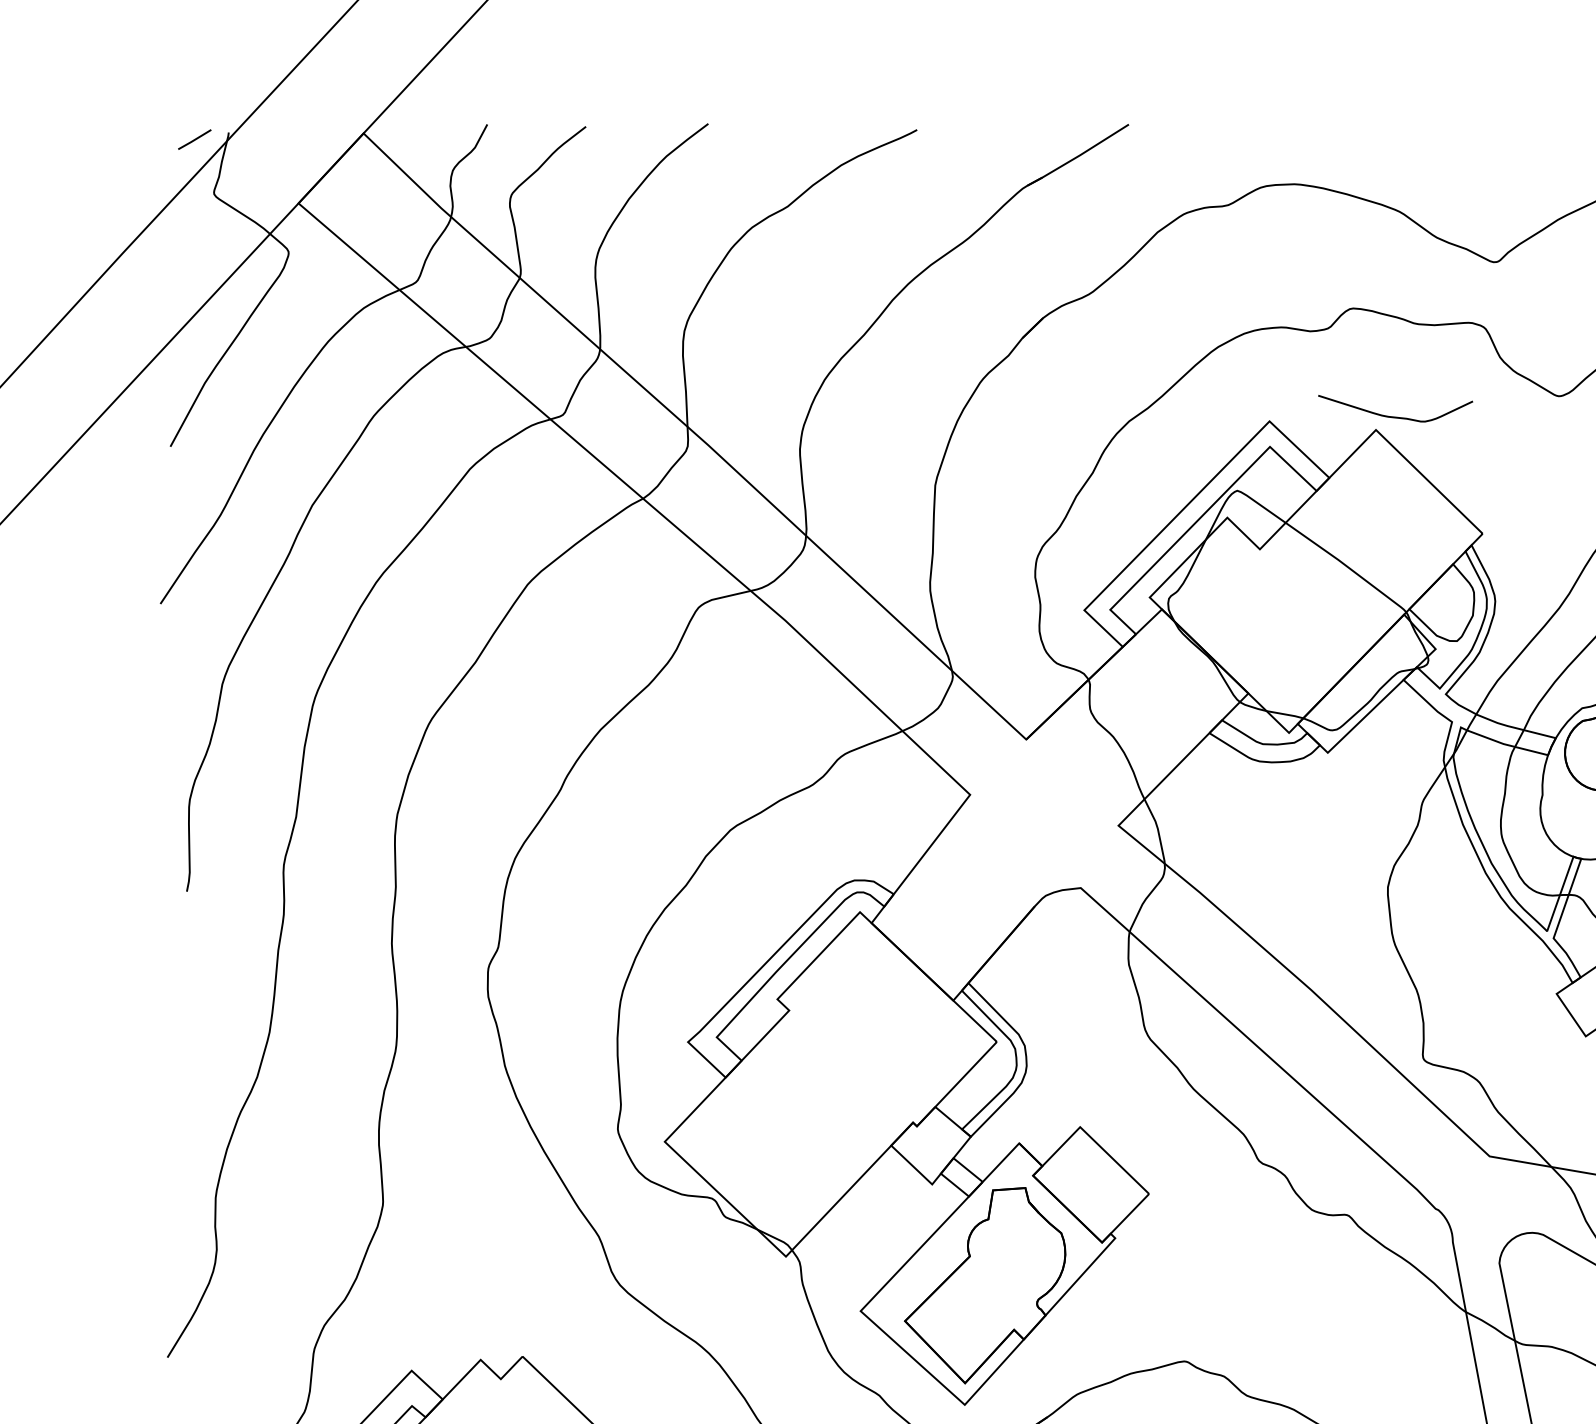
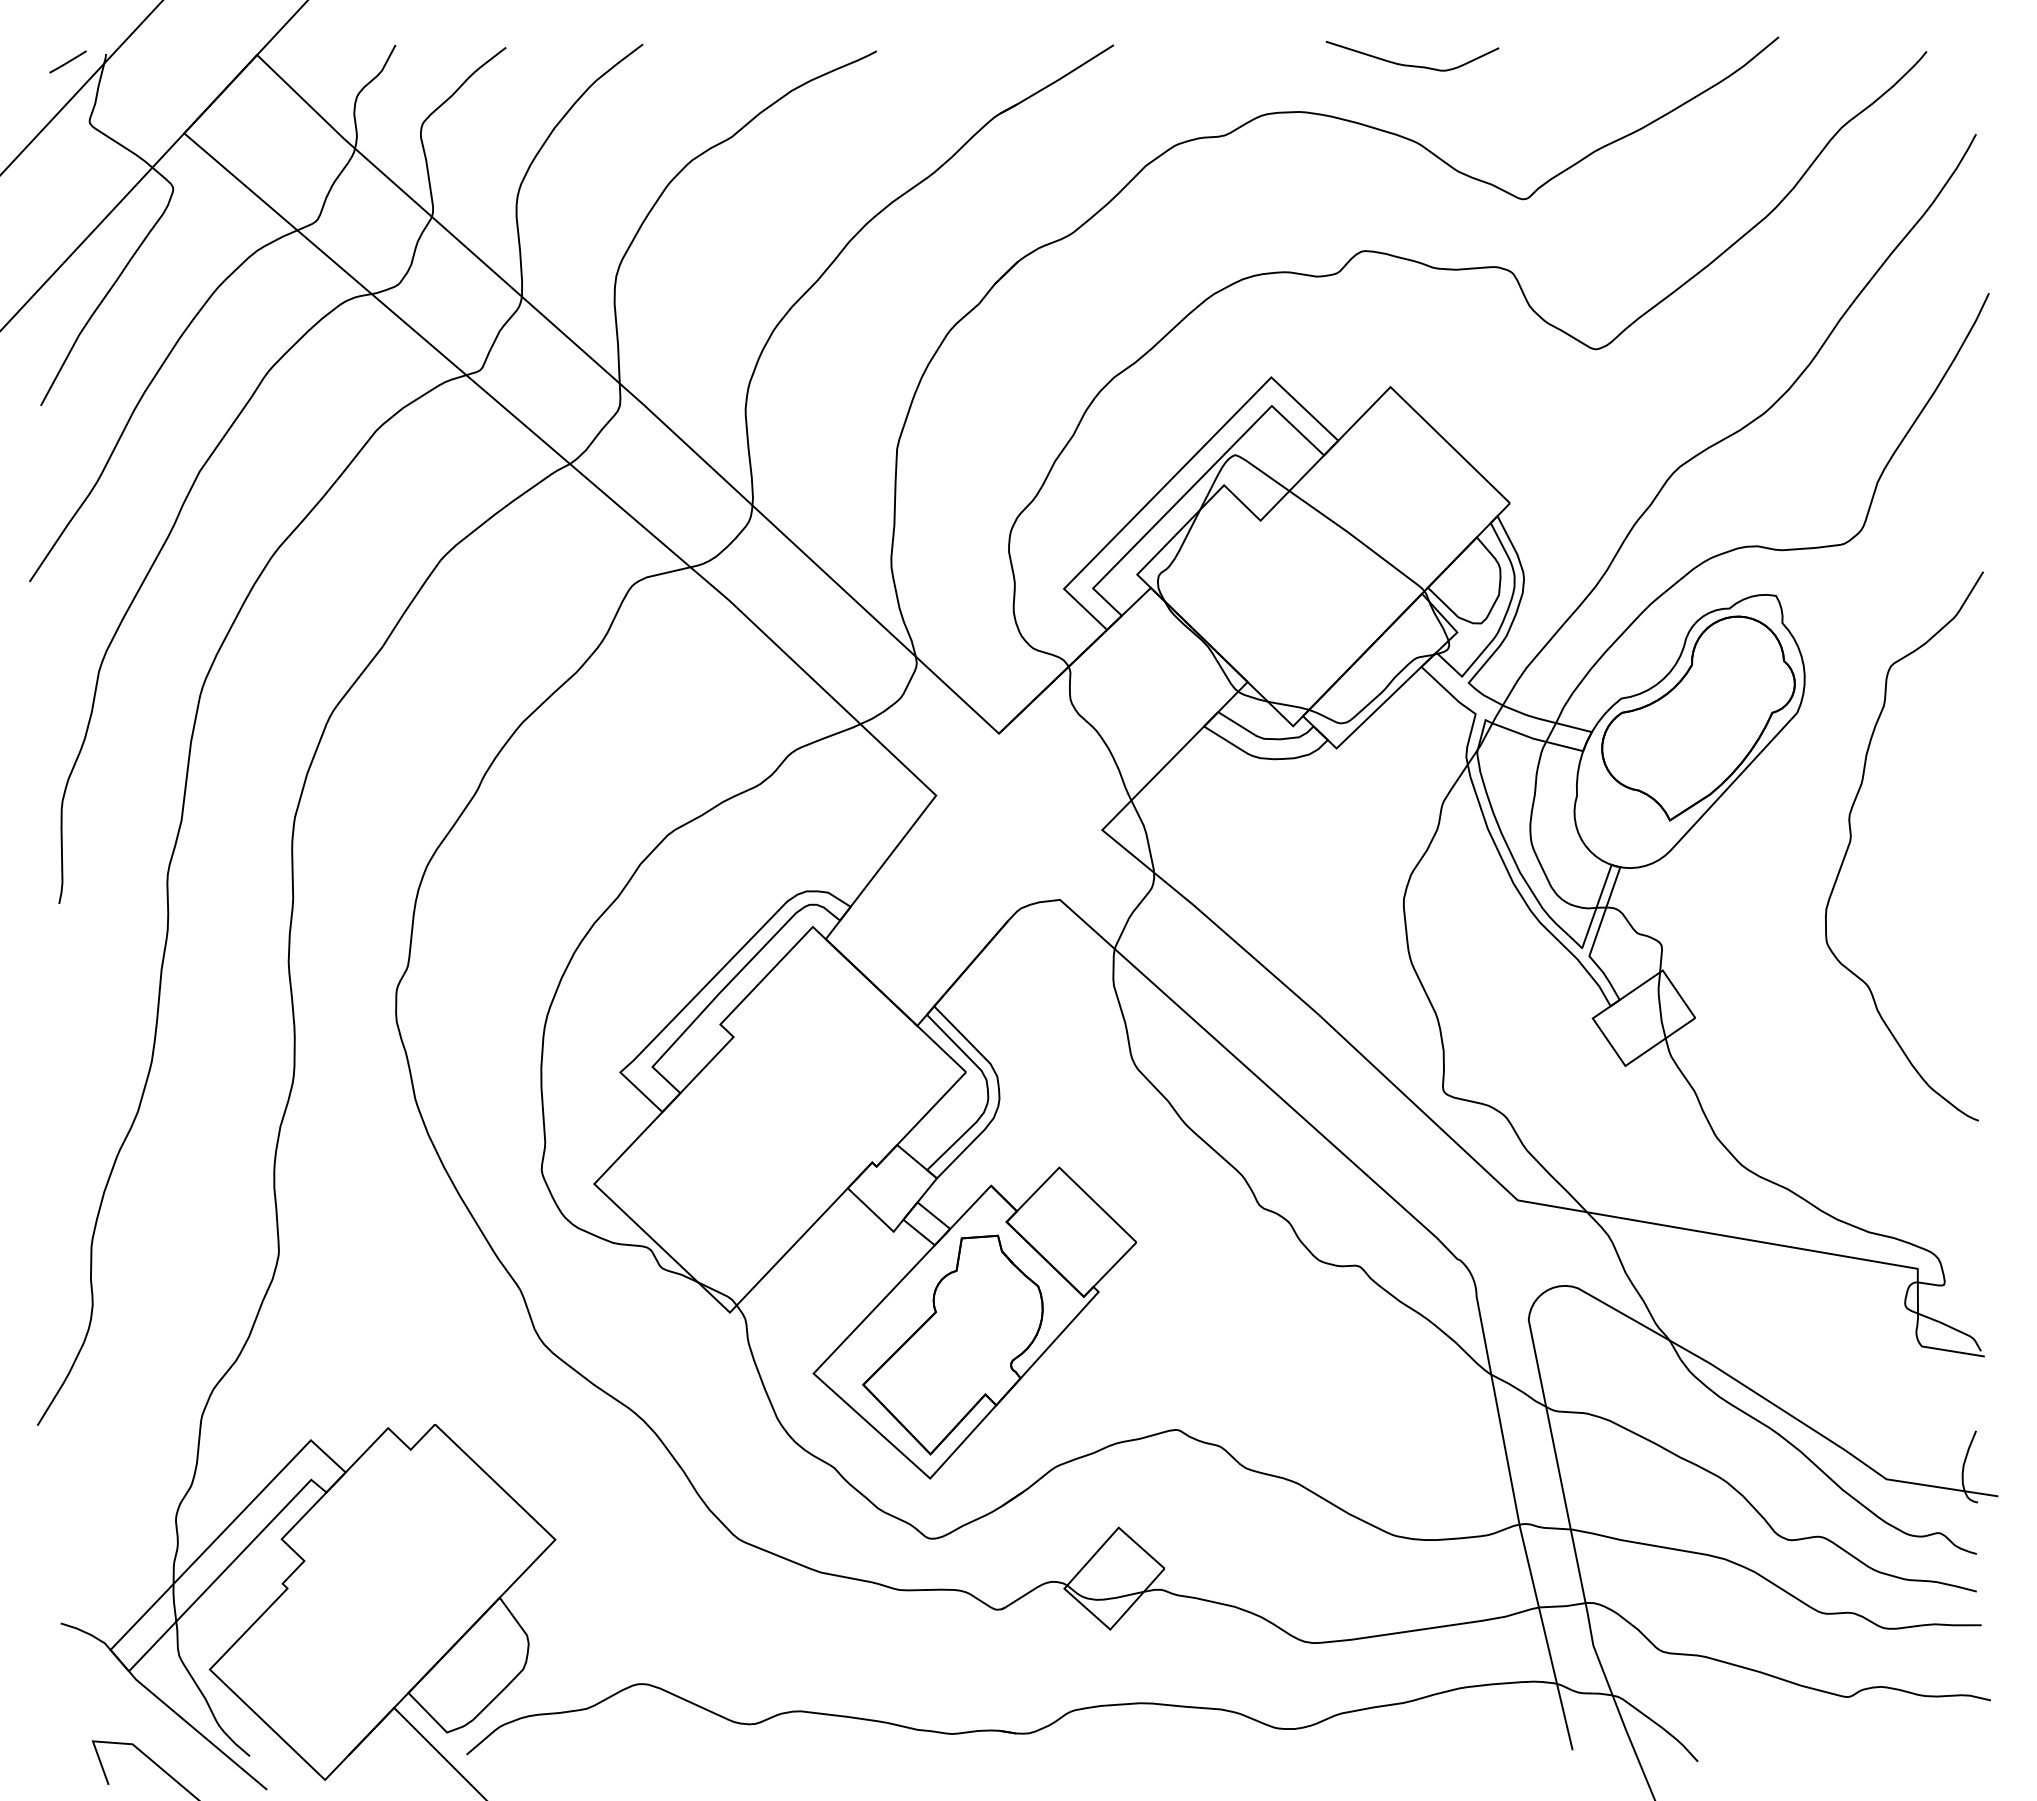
curve: (1392, 416) -> (1408, 64), moved

